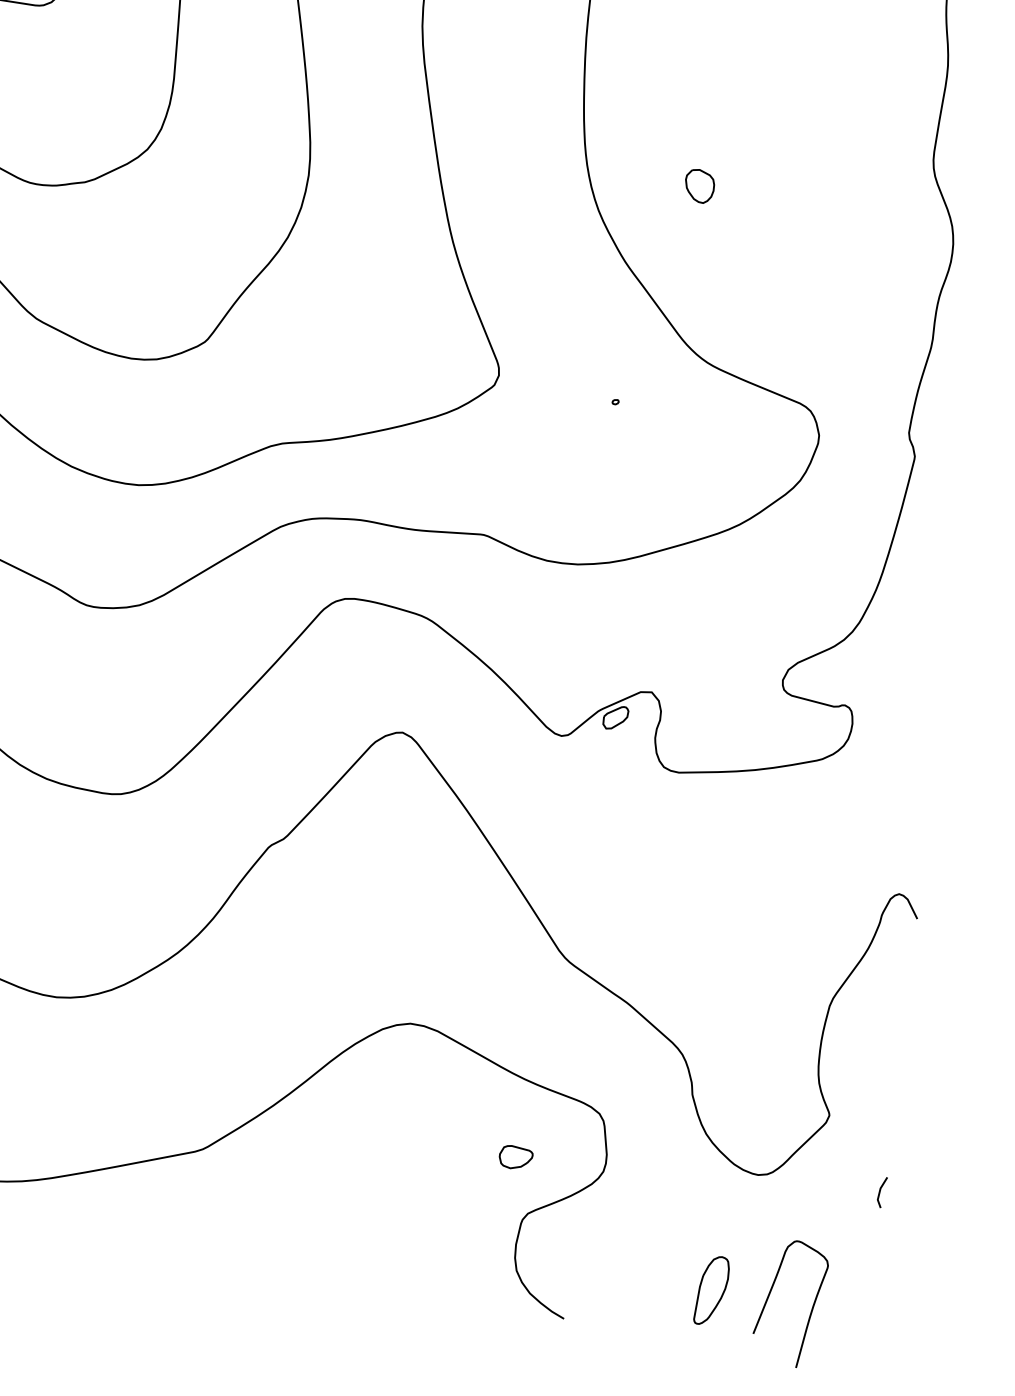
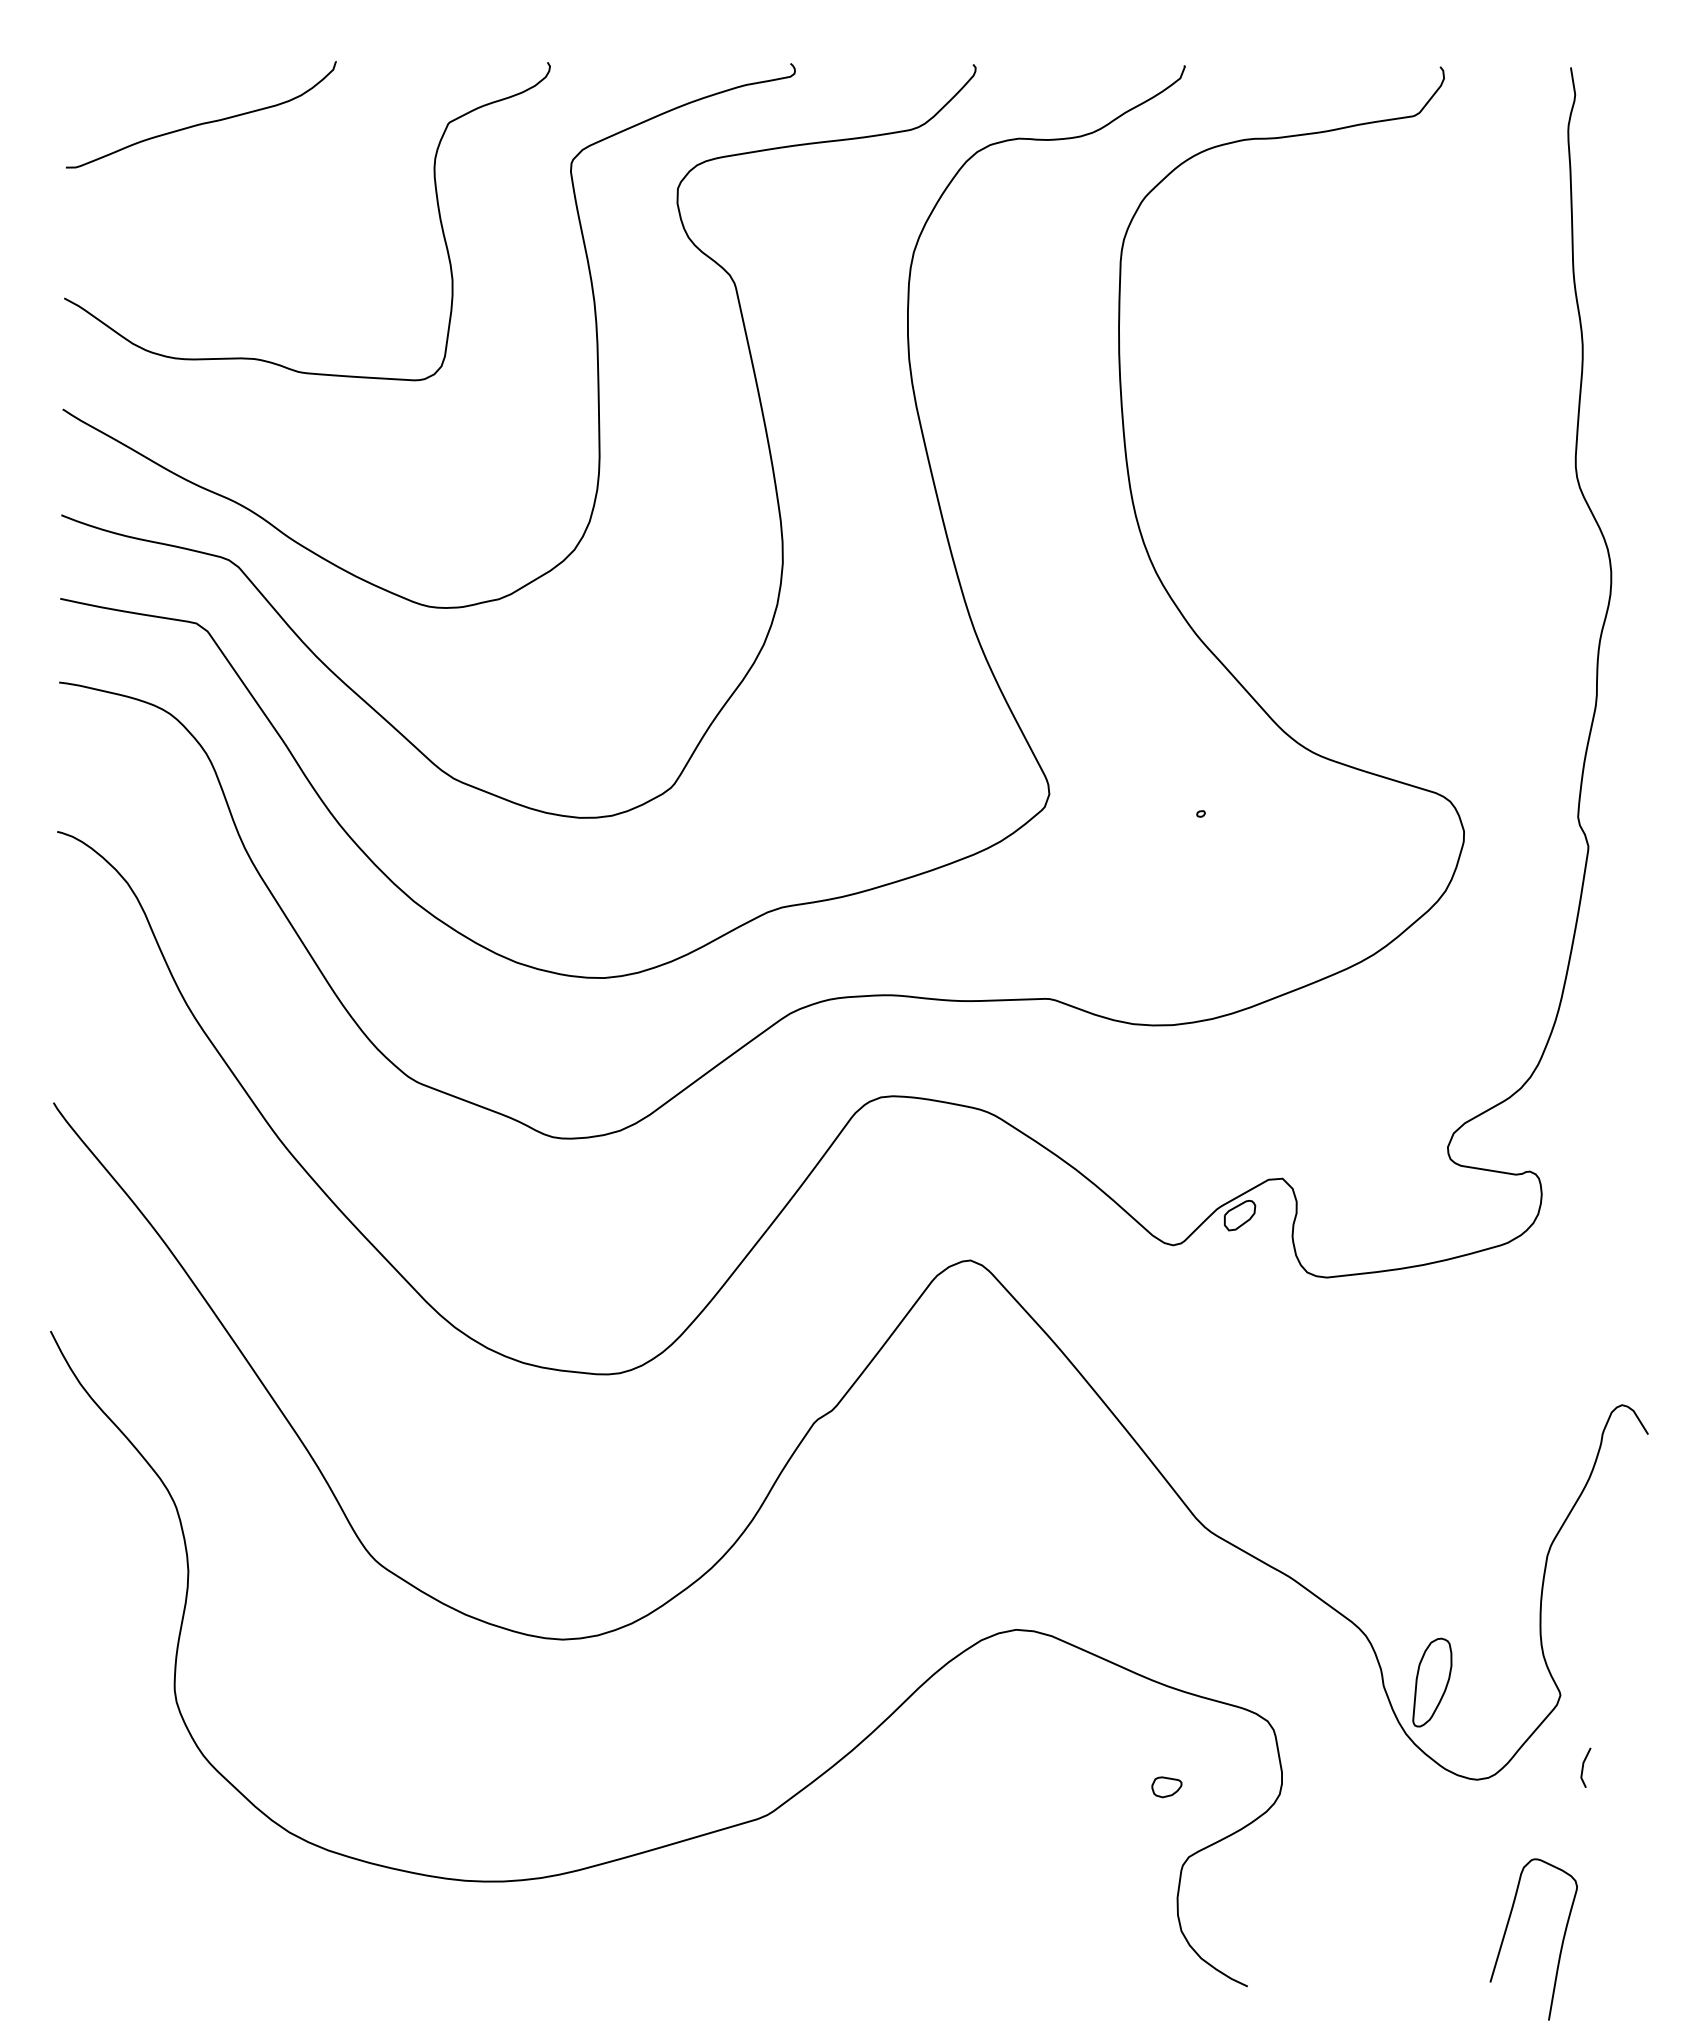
part: (699, 185) -> (1281, 528), removed
part: (515, 1157) -> (1166, 1787), size x0.7
line: (880, 1192) -> (1583, 1767), moved
part: (712, 1290) -> (1432, 1682), moved

